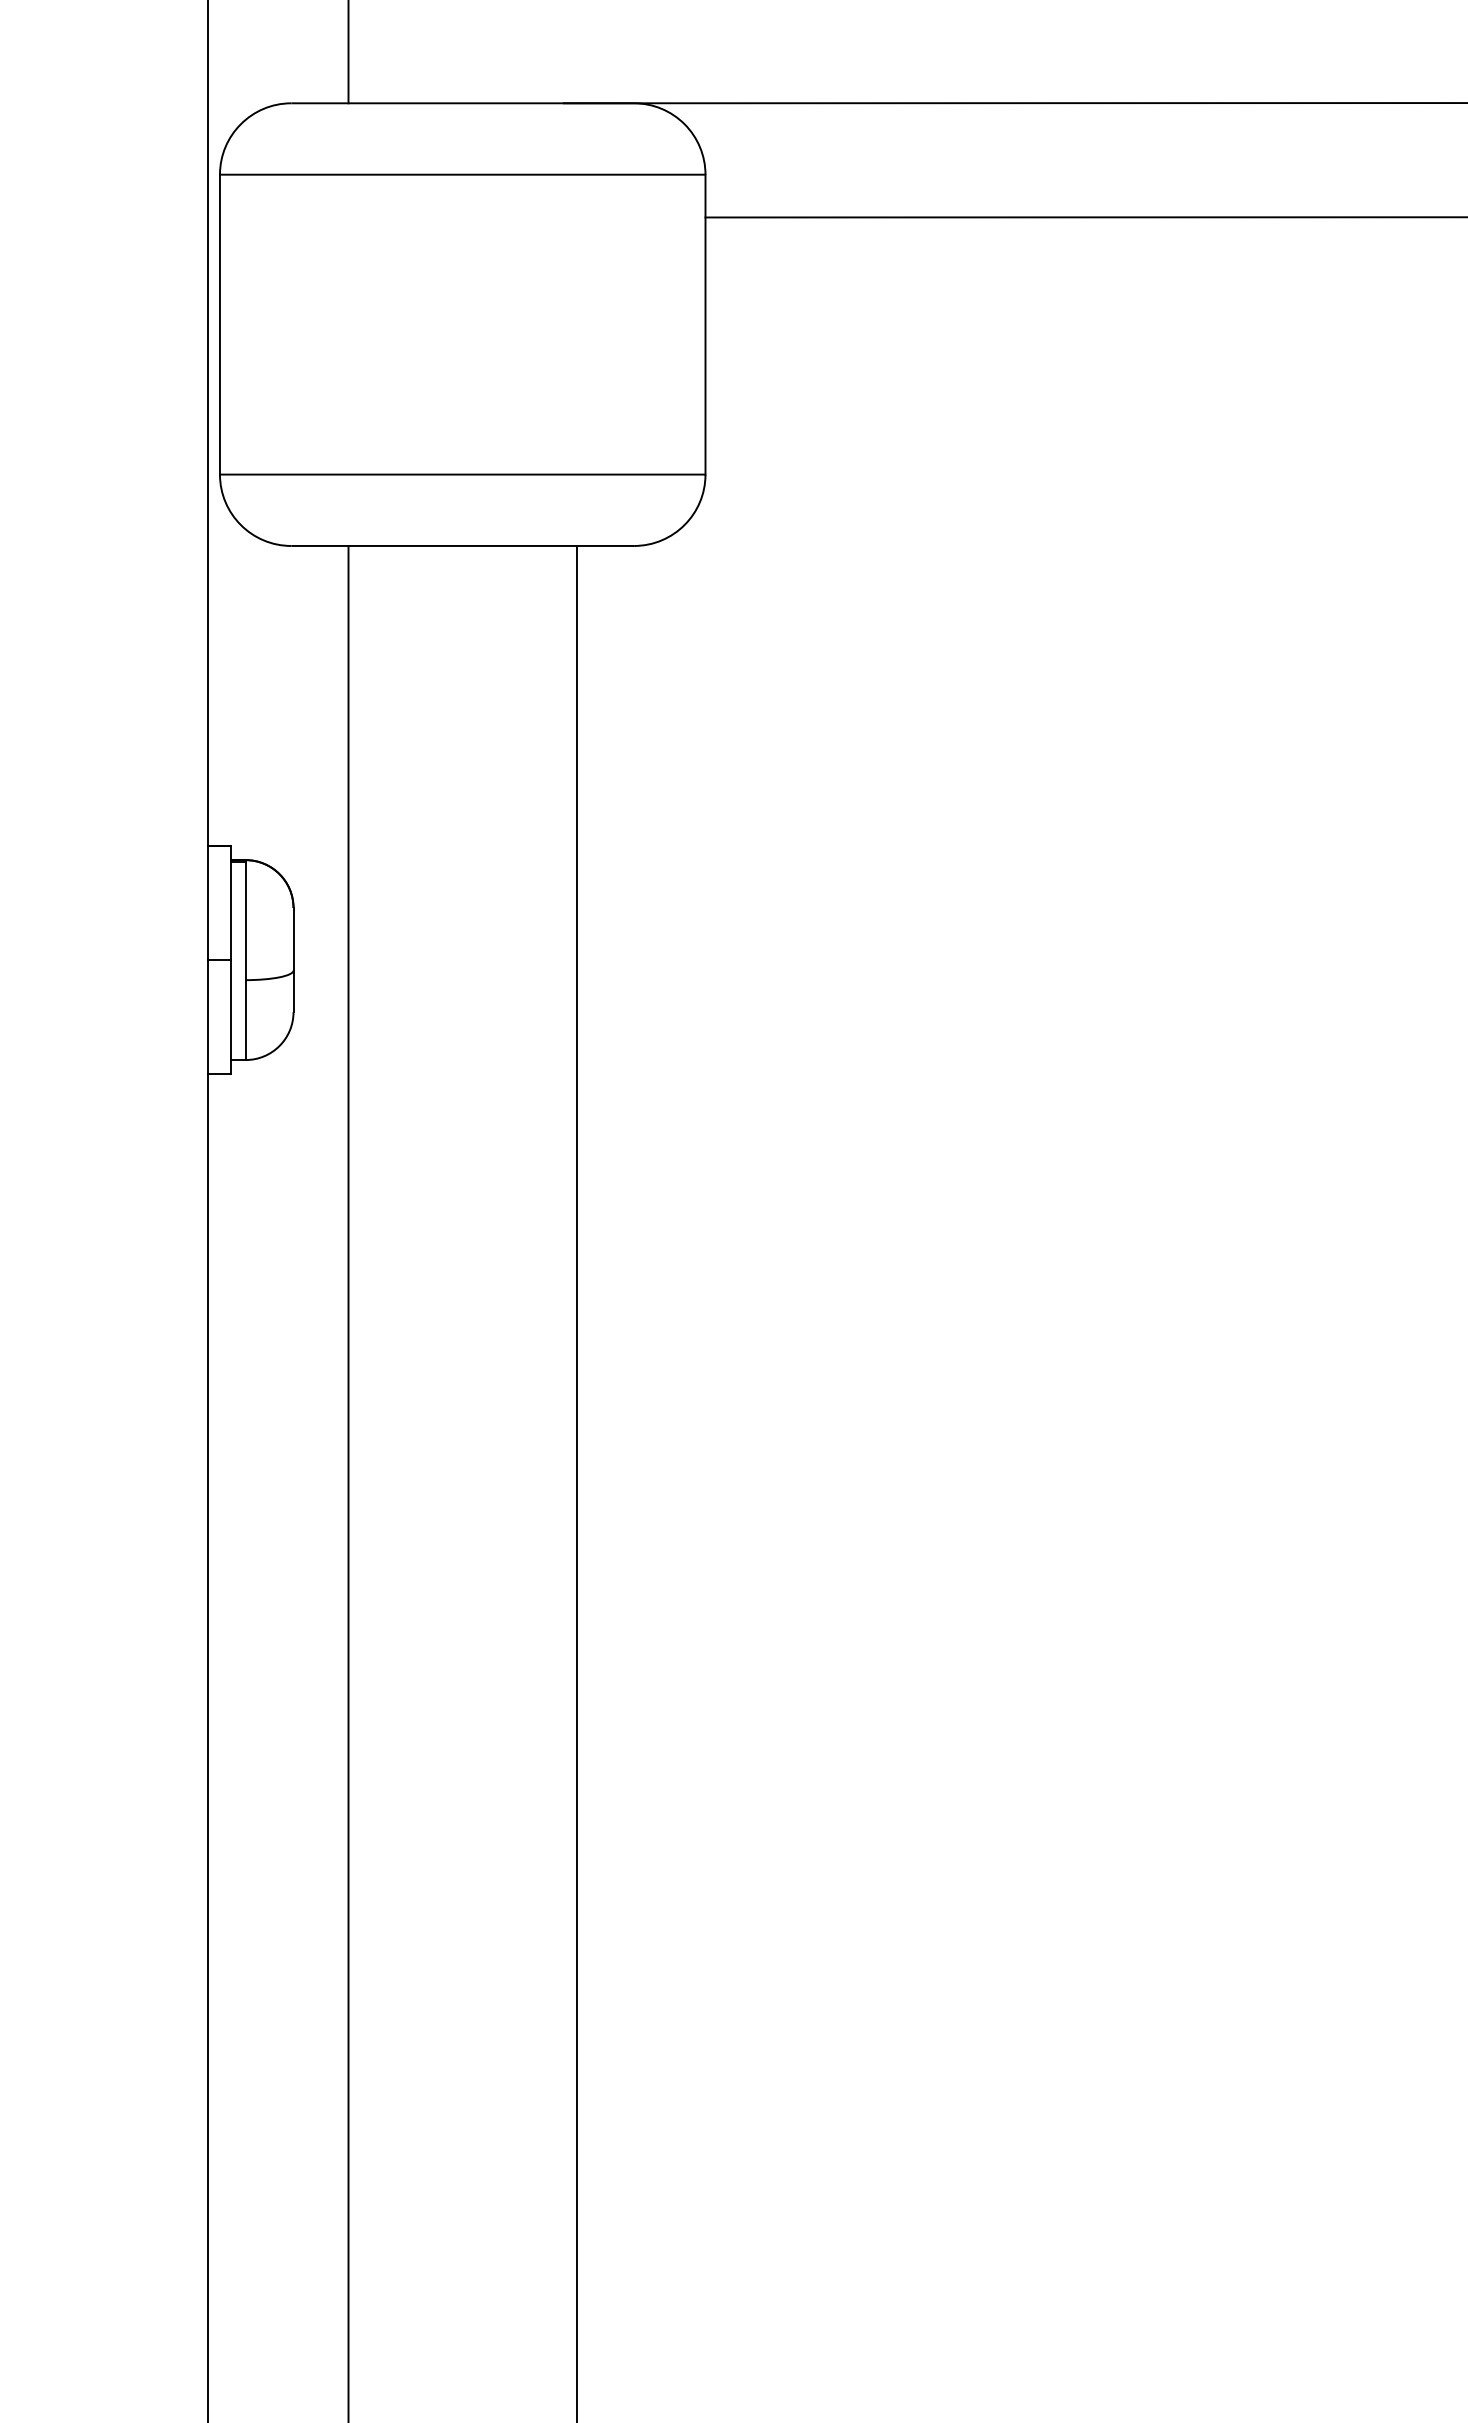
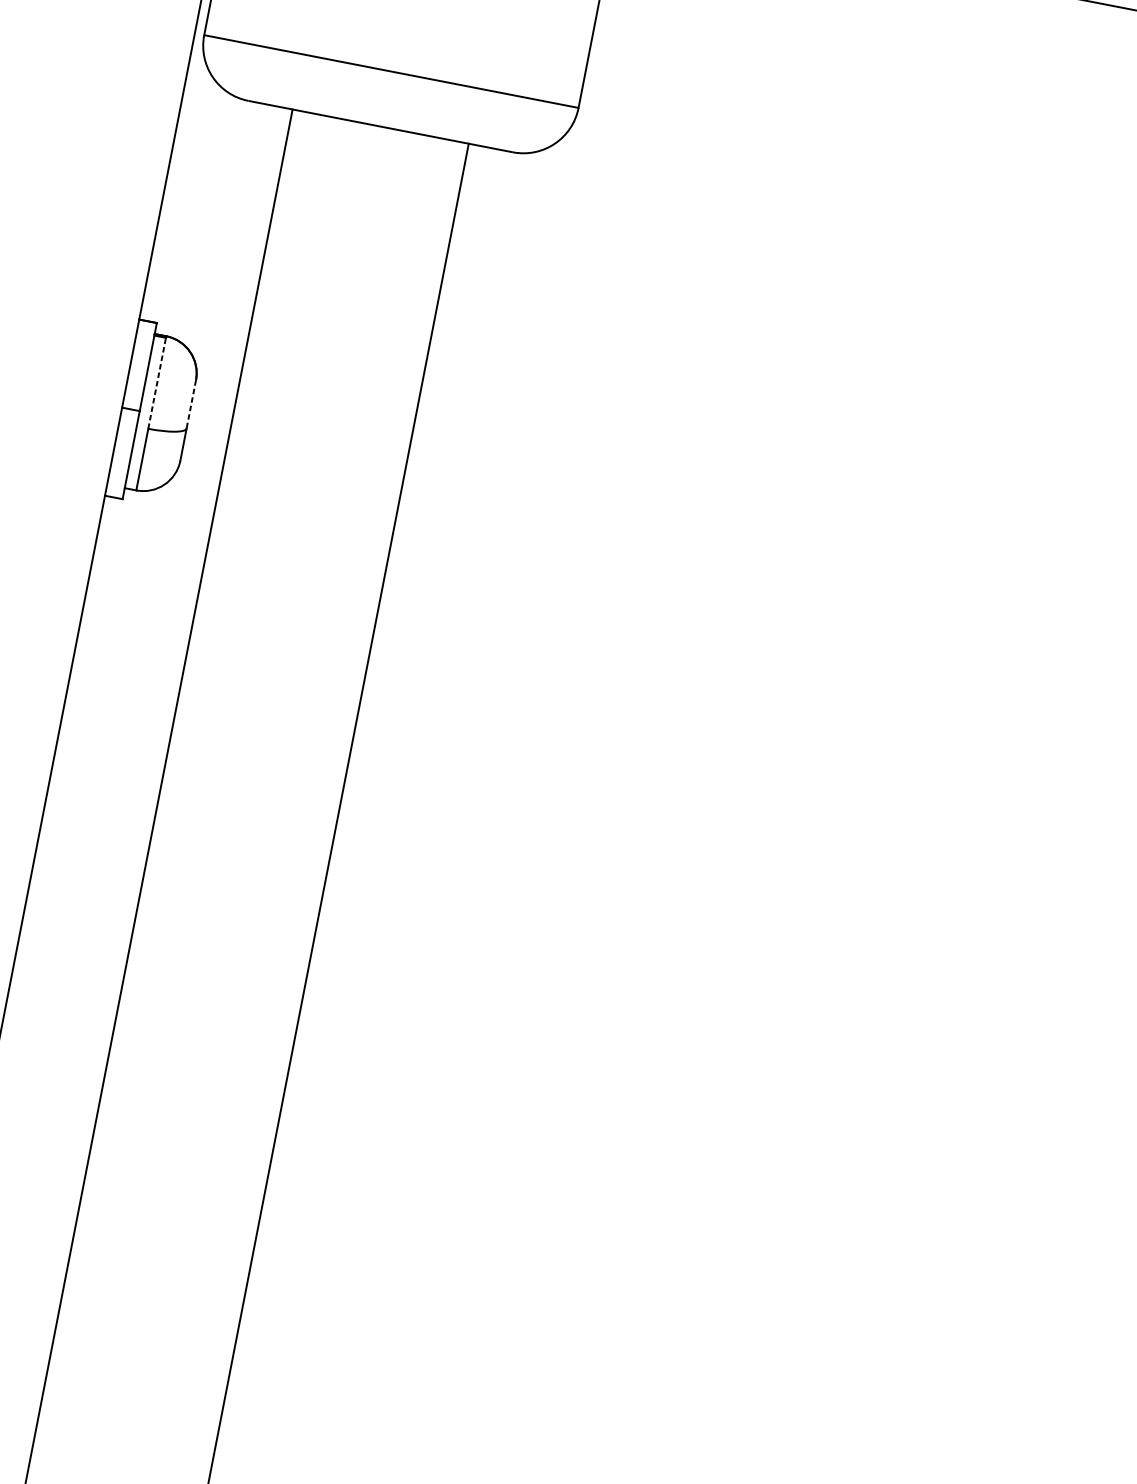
line: (245, 921) -> (156, 383), solid -> dashed
line: (293, 939) -> (191, 404), solid -> dashed

